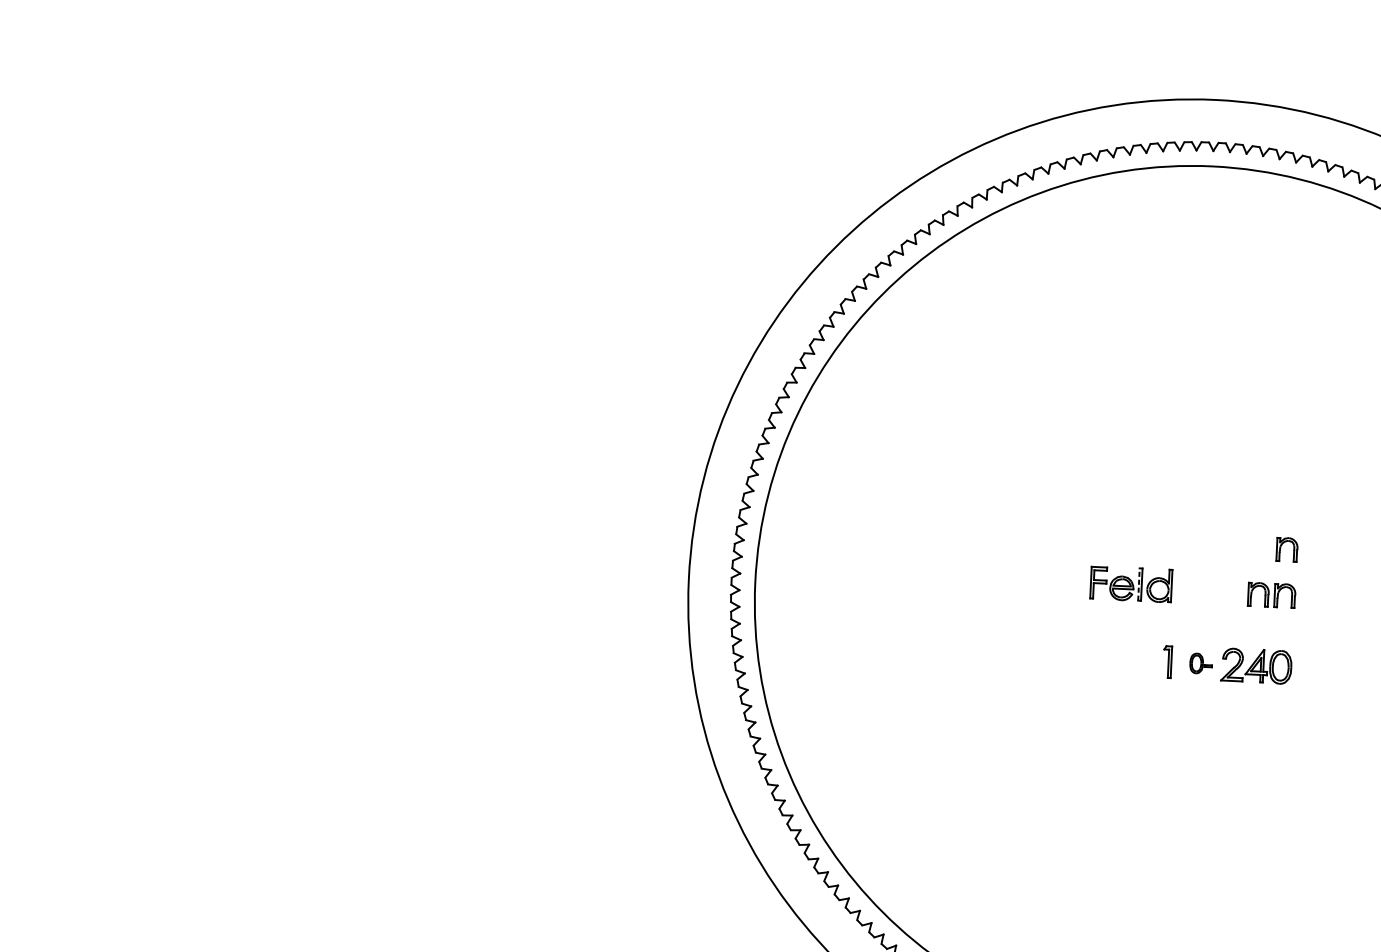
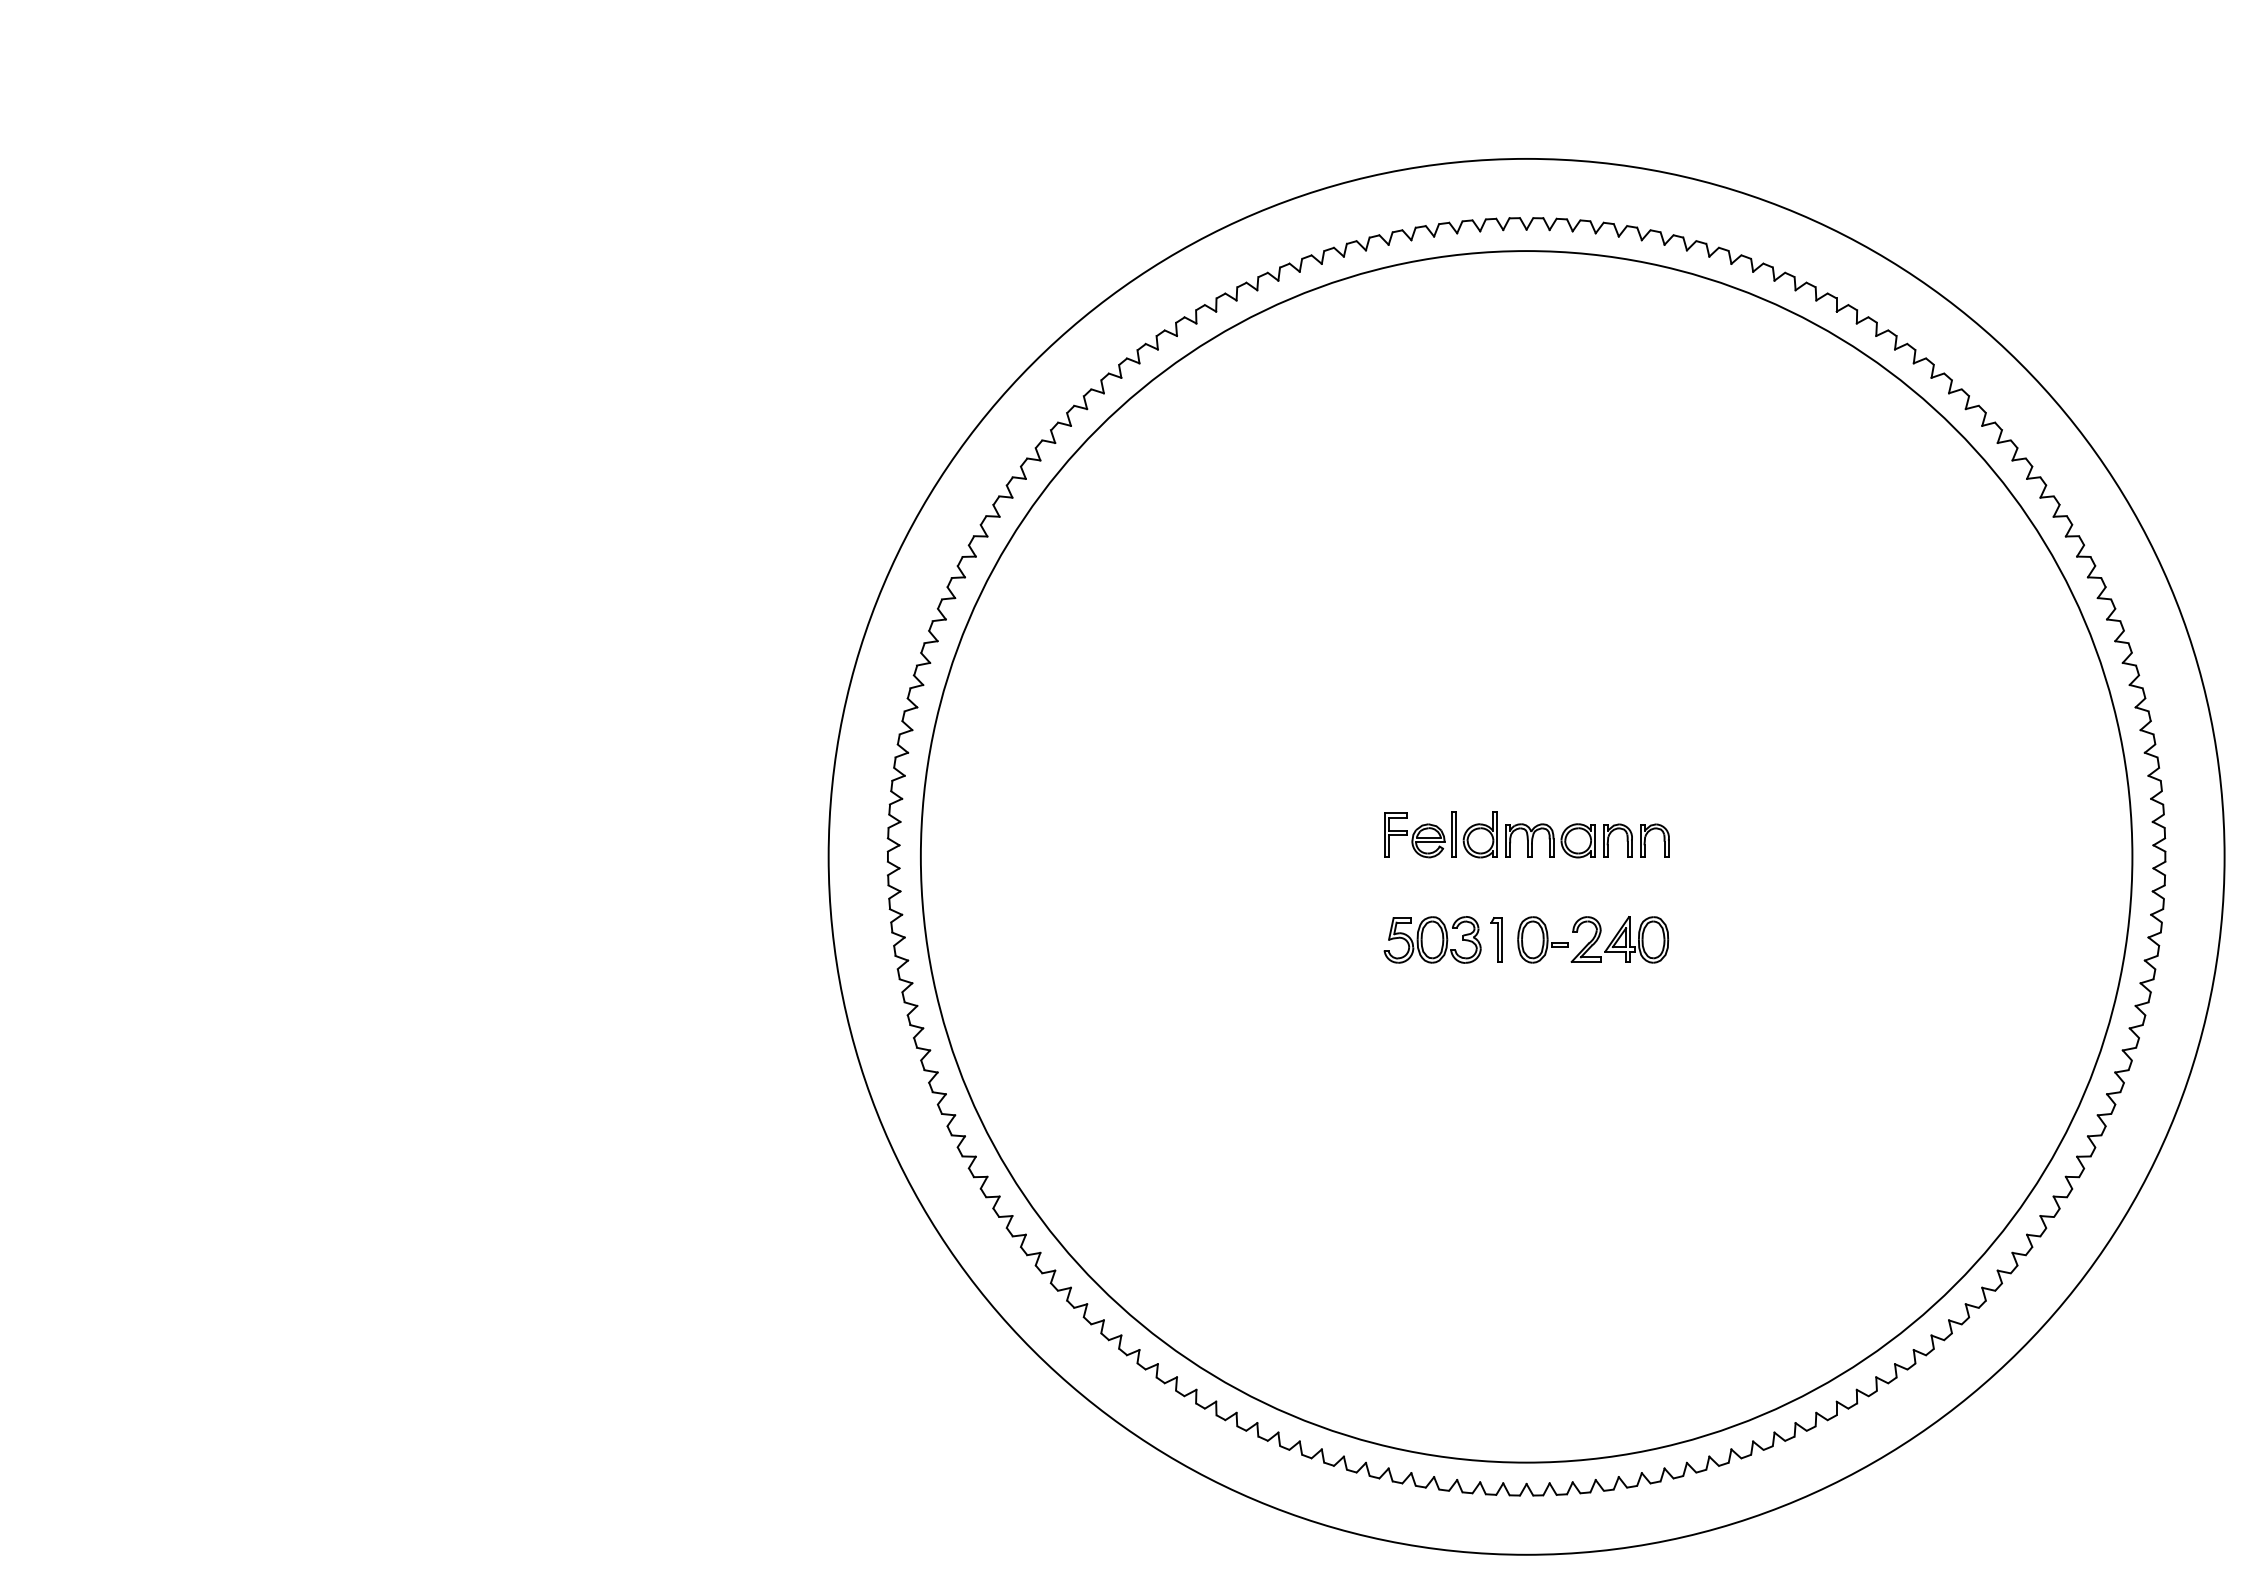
part: (1281, 546) -> (1646, 772), removed
line: (1138, 583) -> (1451, 833), dashed -> solid
part: (1209, 592) -> (1550, 840), added
part: (1121, 659) -> (1432, 939), added
part: (1200, 663) -> (1542, 939), size x1.67

